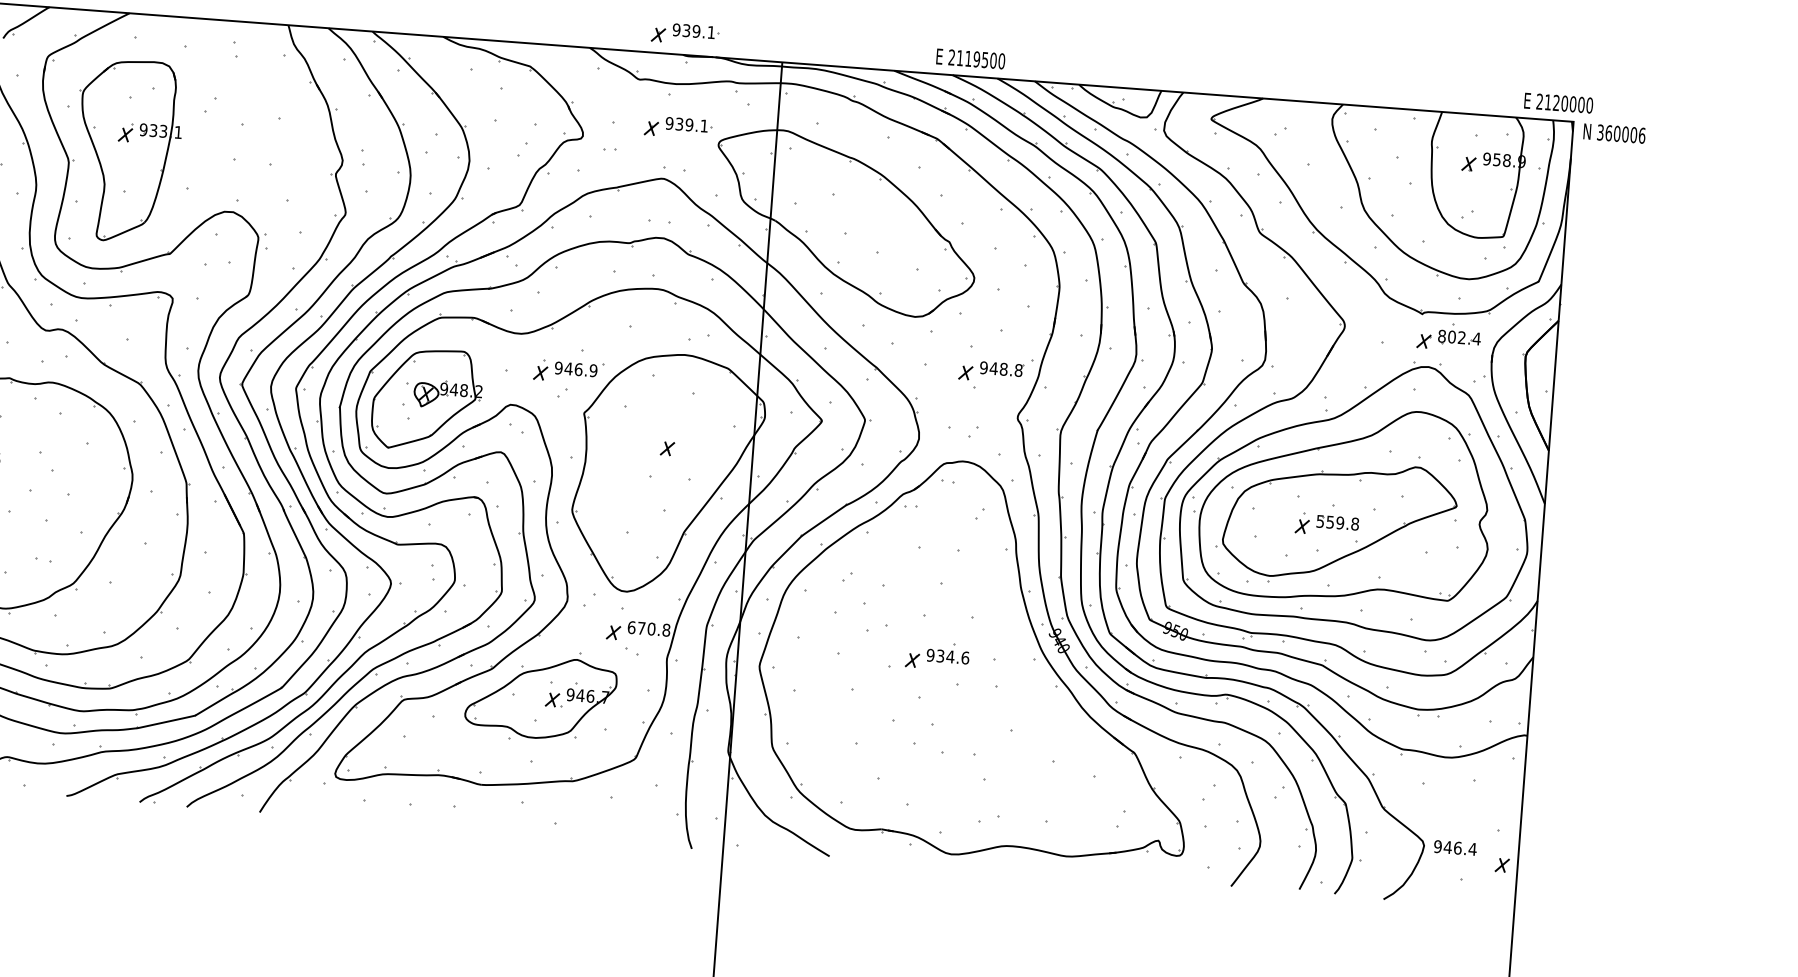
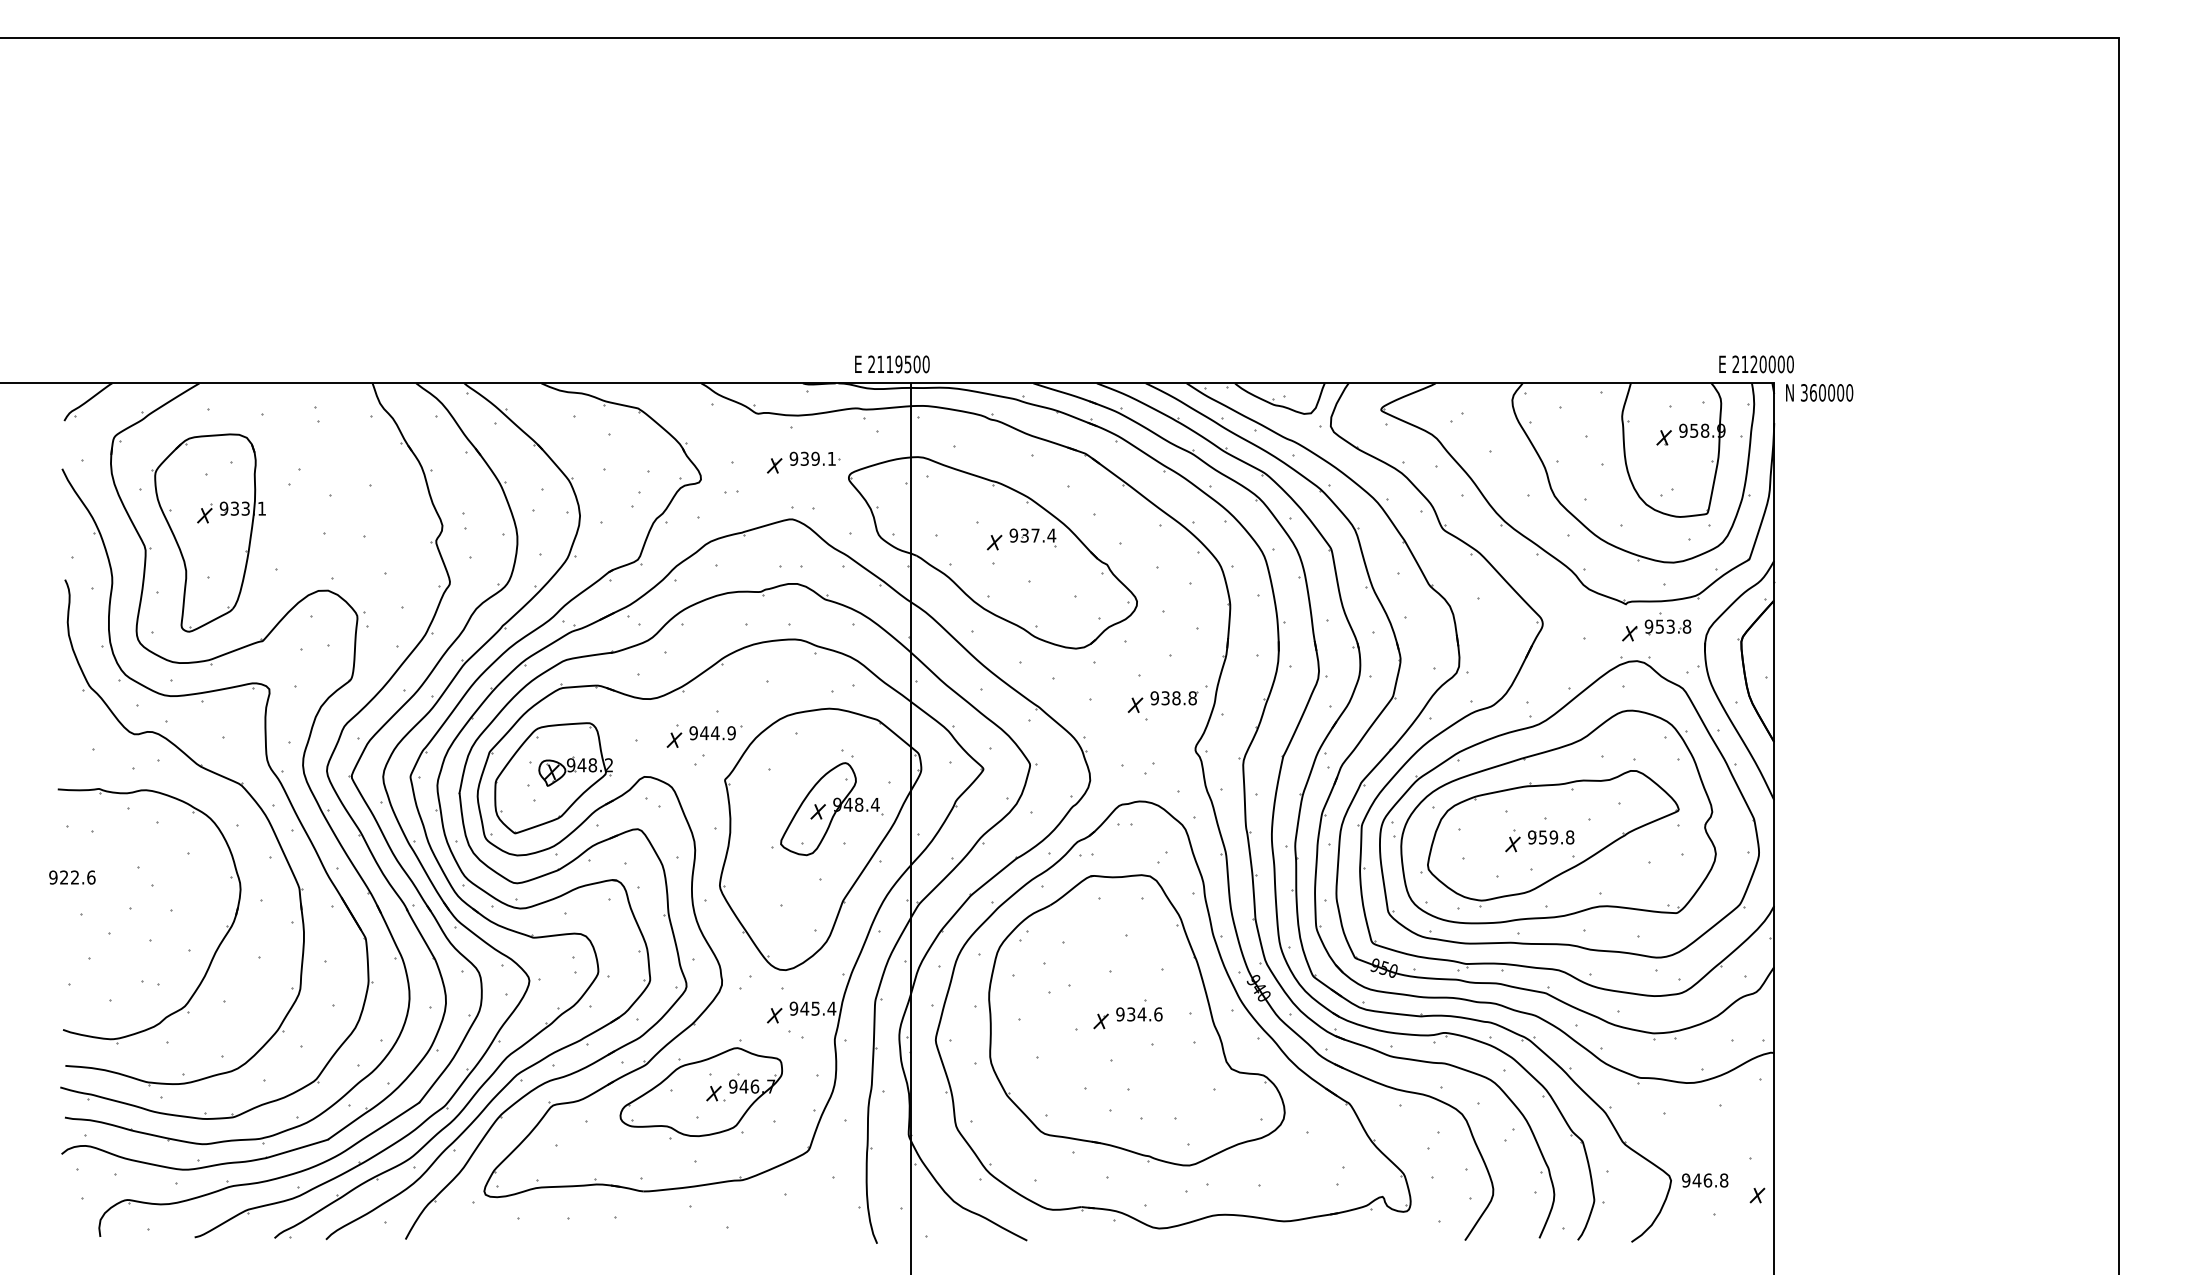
part: (685, 33) -> (803, 360), removed
text: (970, 59) -> (892, 364), moved
text: (1642, 135) -> (1849, 392), 360006 -> 360000
part: (872, 213) -> (1021, 539), added
text: (1458, 337) -> (1667, 626), 802.4 -> 953.8
text: (993, 368) -> (1165, 698), 948.8 -> 938.8
text: (577, 369) -> (714, 733), 946.9 -> 944.9
part: (676, 443) -> (827, 805), added
text: (1320, 521) -> (1532, 837), 559.8 -> 959.8
text: (648, 628) -> (812, 1008), 670.8 -> 945.4
part: (944, 662) -> (1136, 1020), added
text: (1472, 849) -> (1723, 1180), 946.4 -> 946.8

